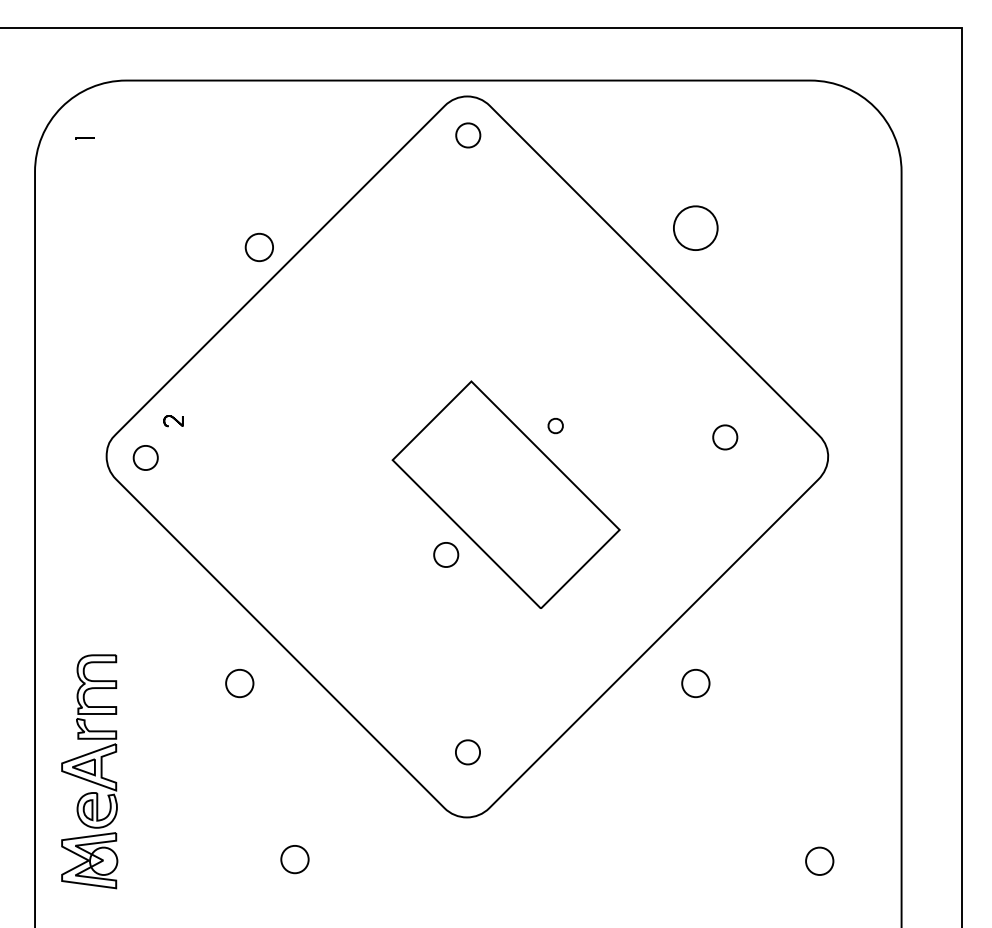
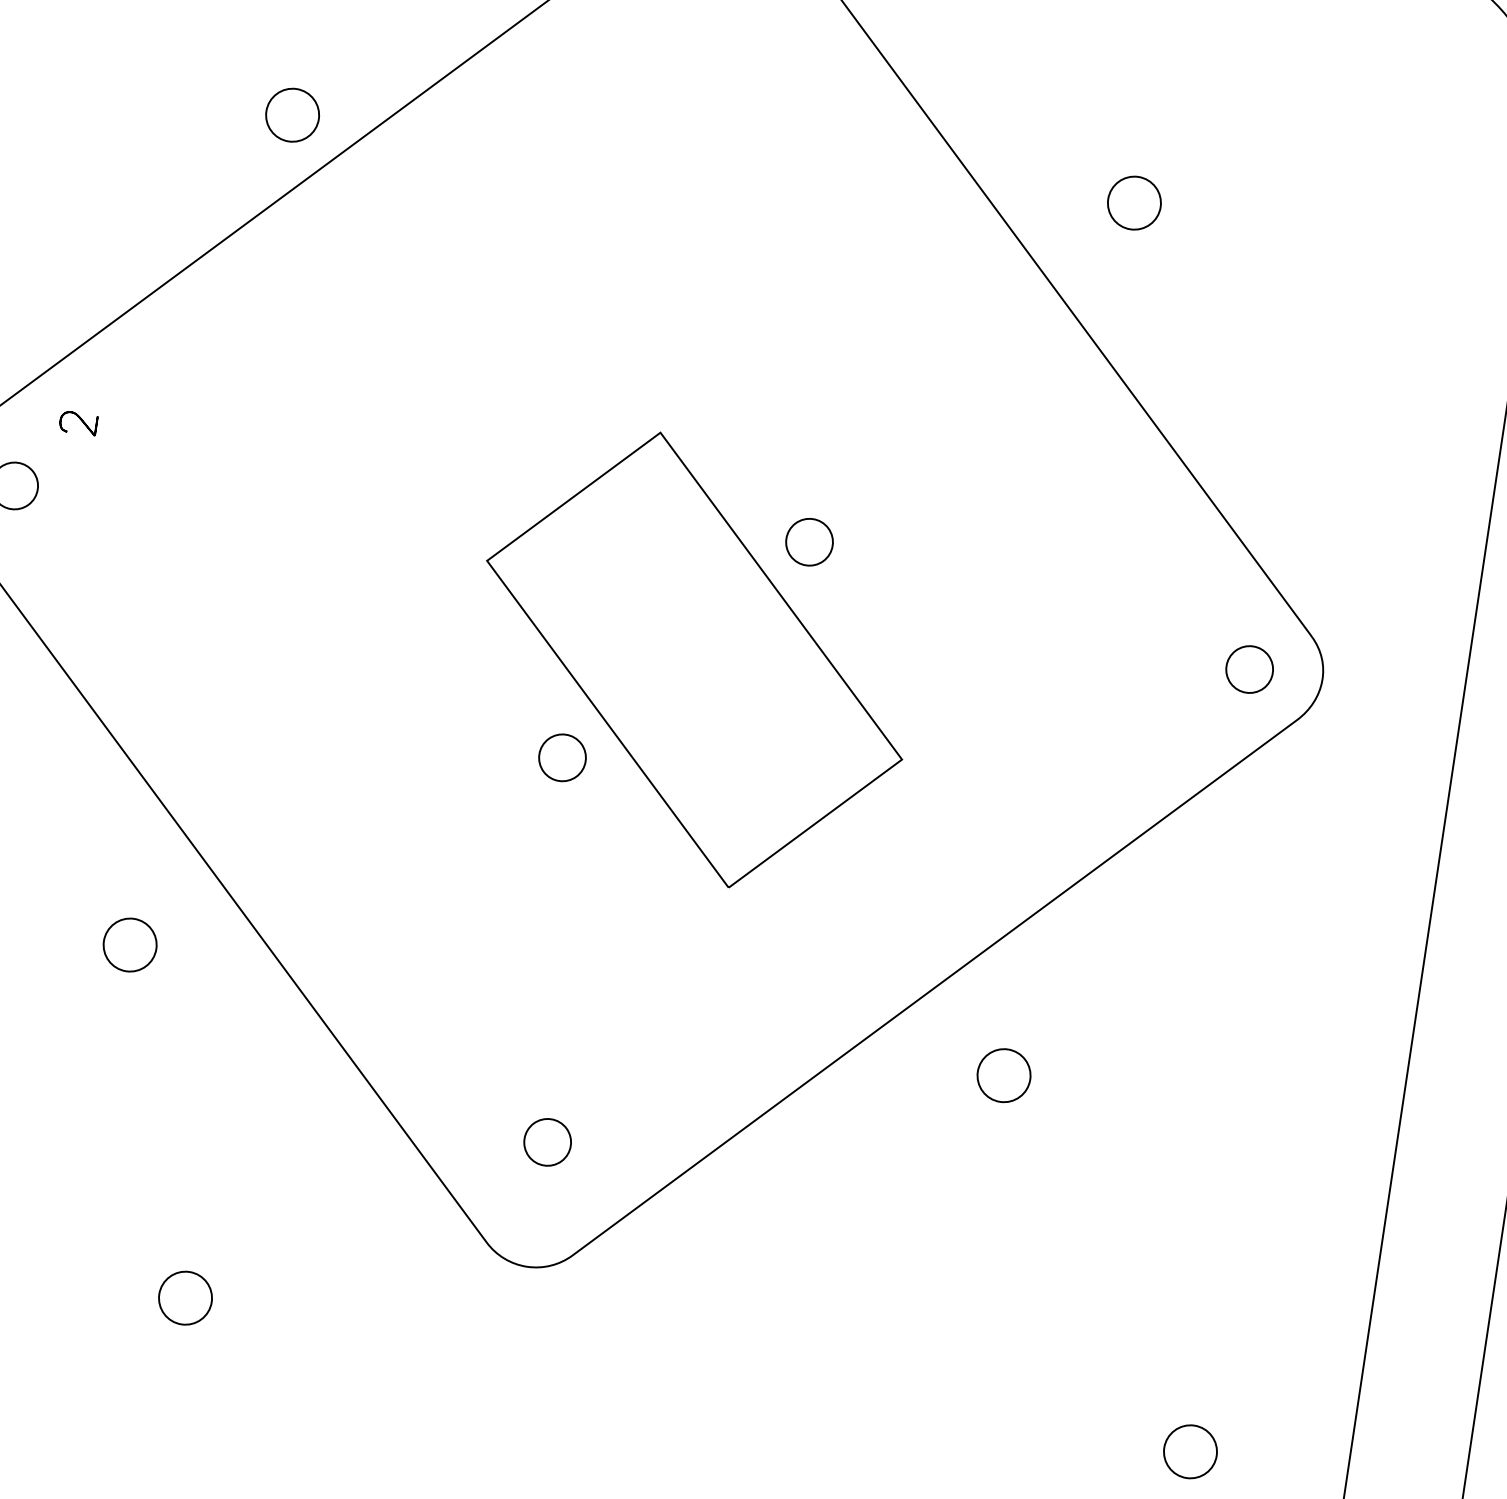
part: (695, 227) -> (1133, 201), size x0.62
part: (555, 425) -> (808, 541), size x1.67
part: (725, 437) -> (1250, 669), moved

